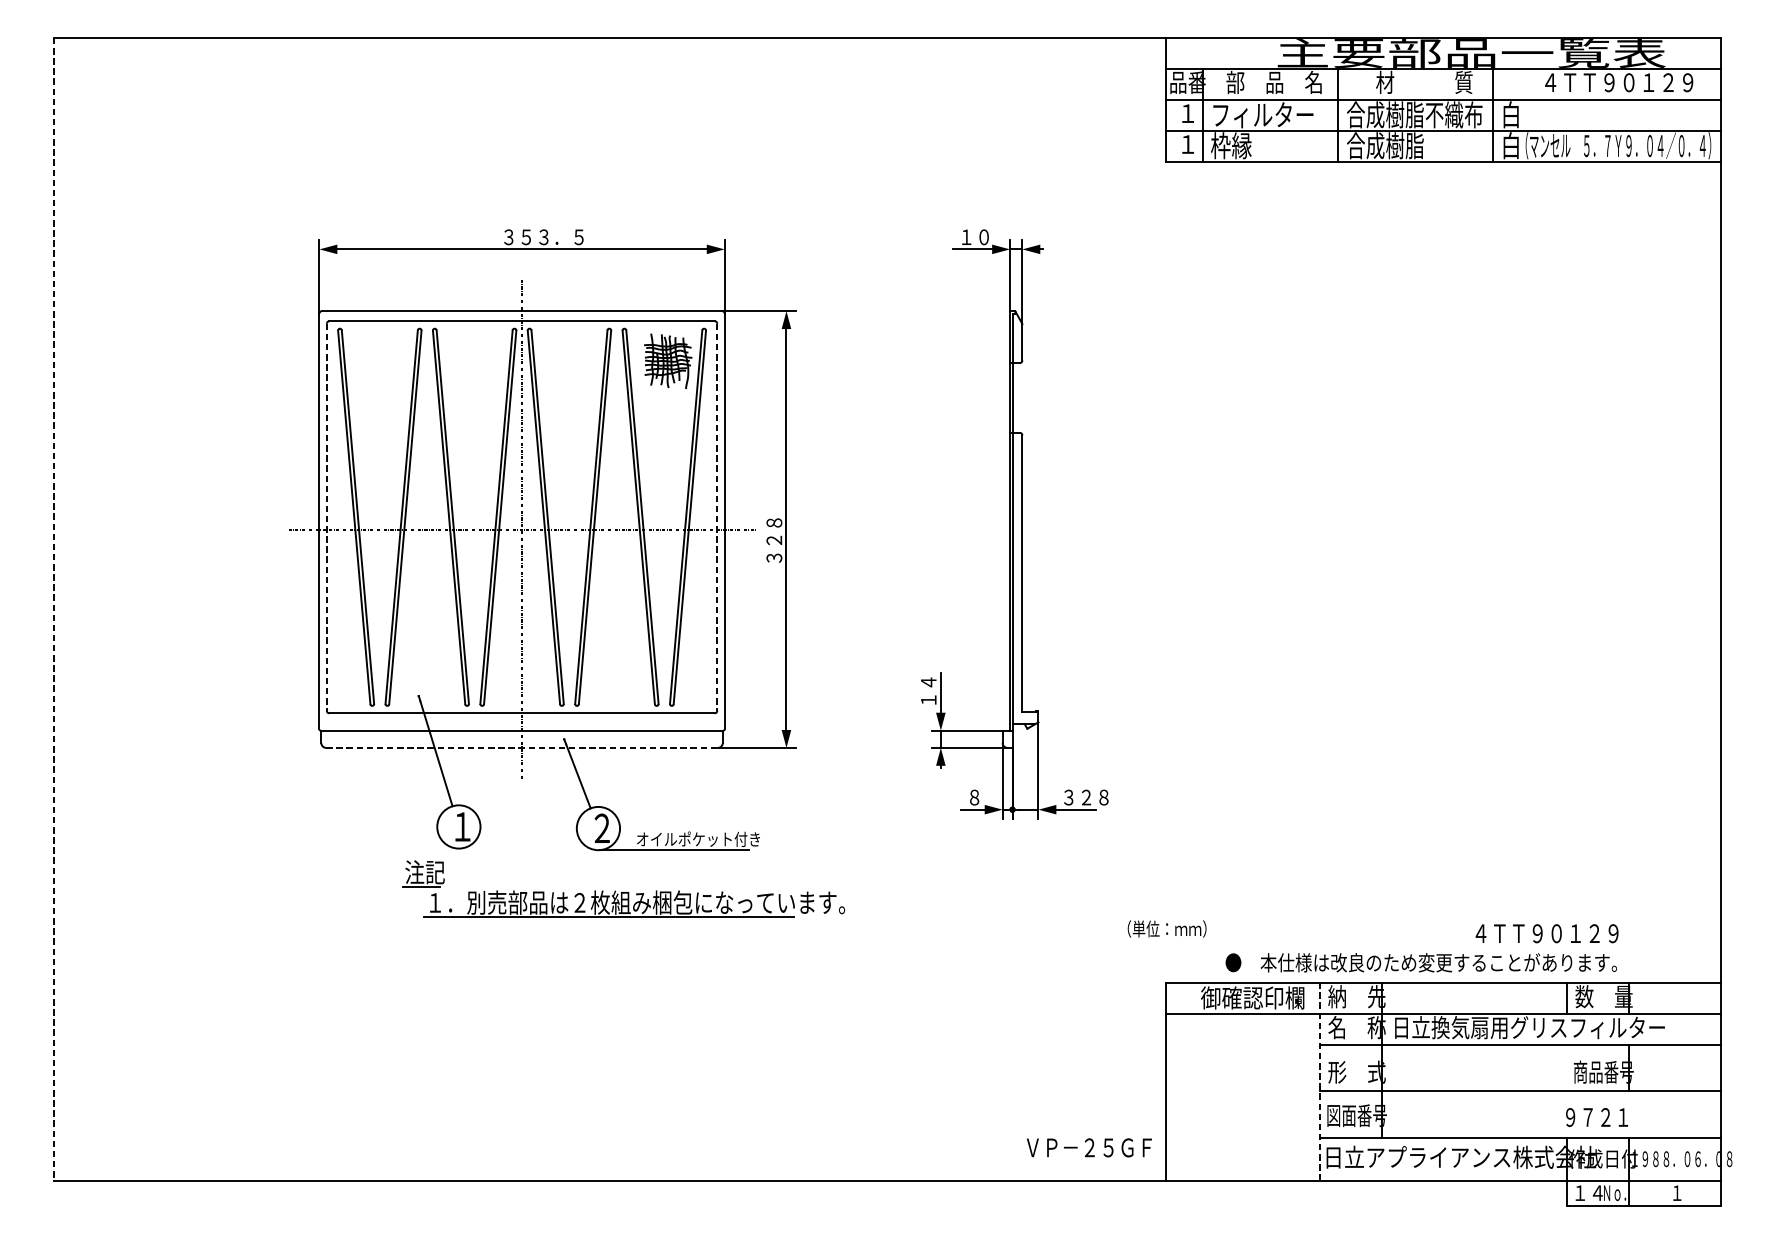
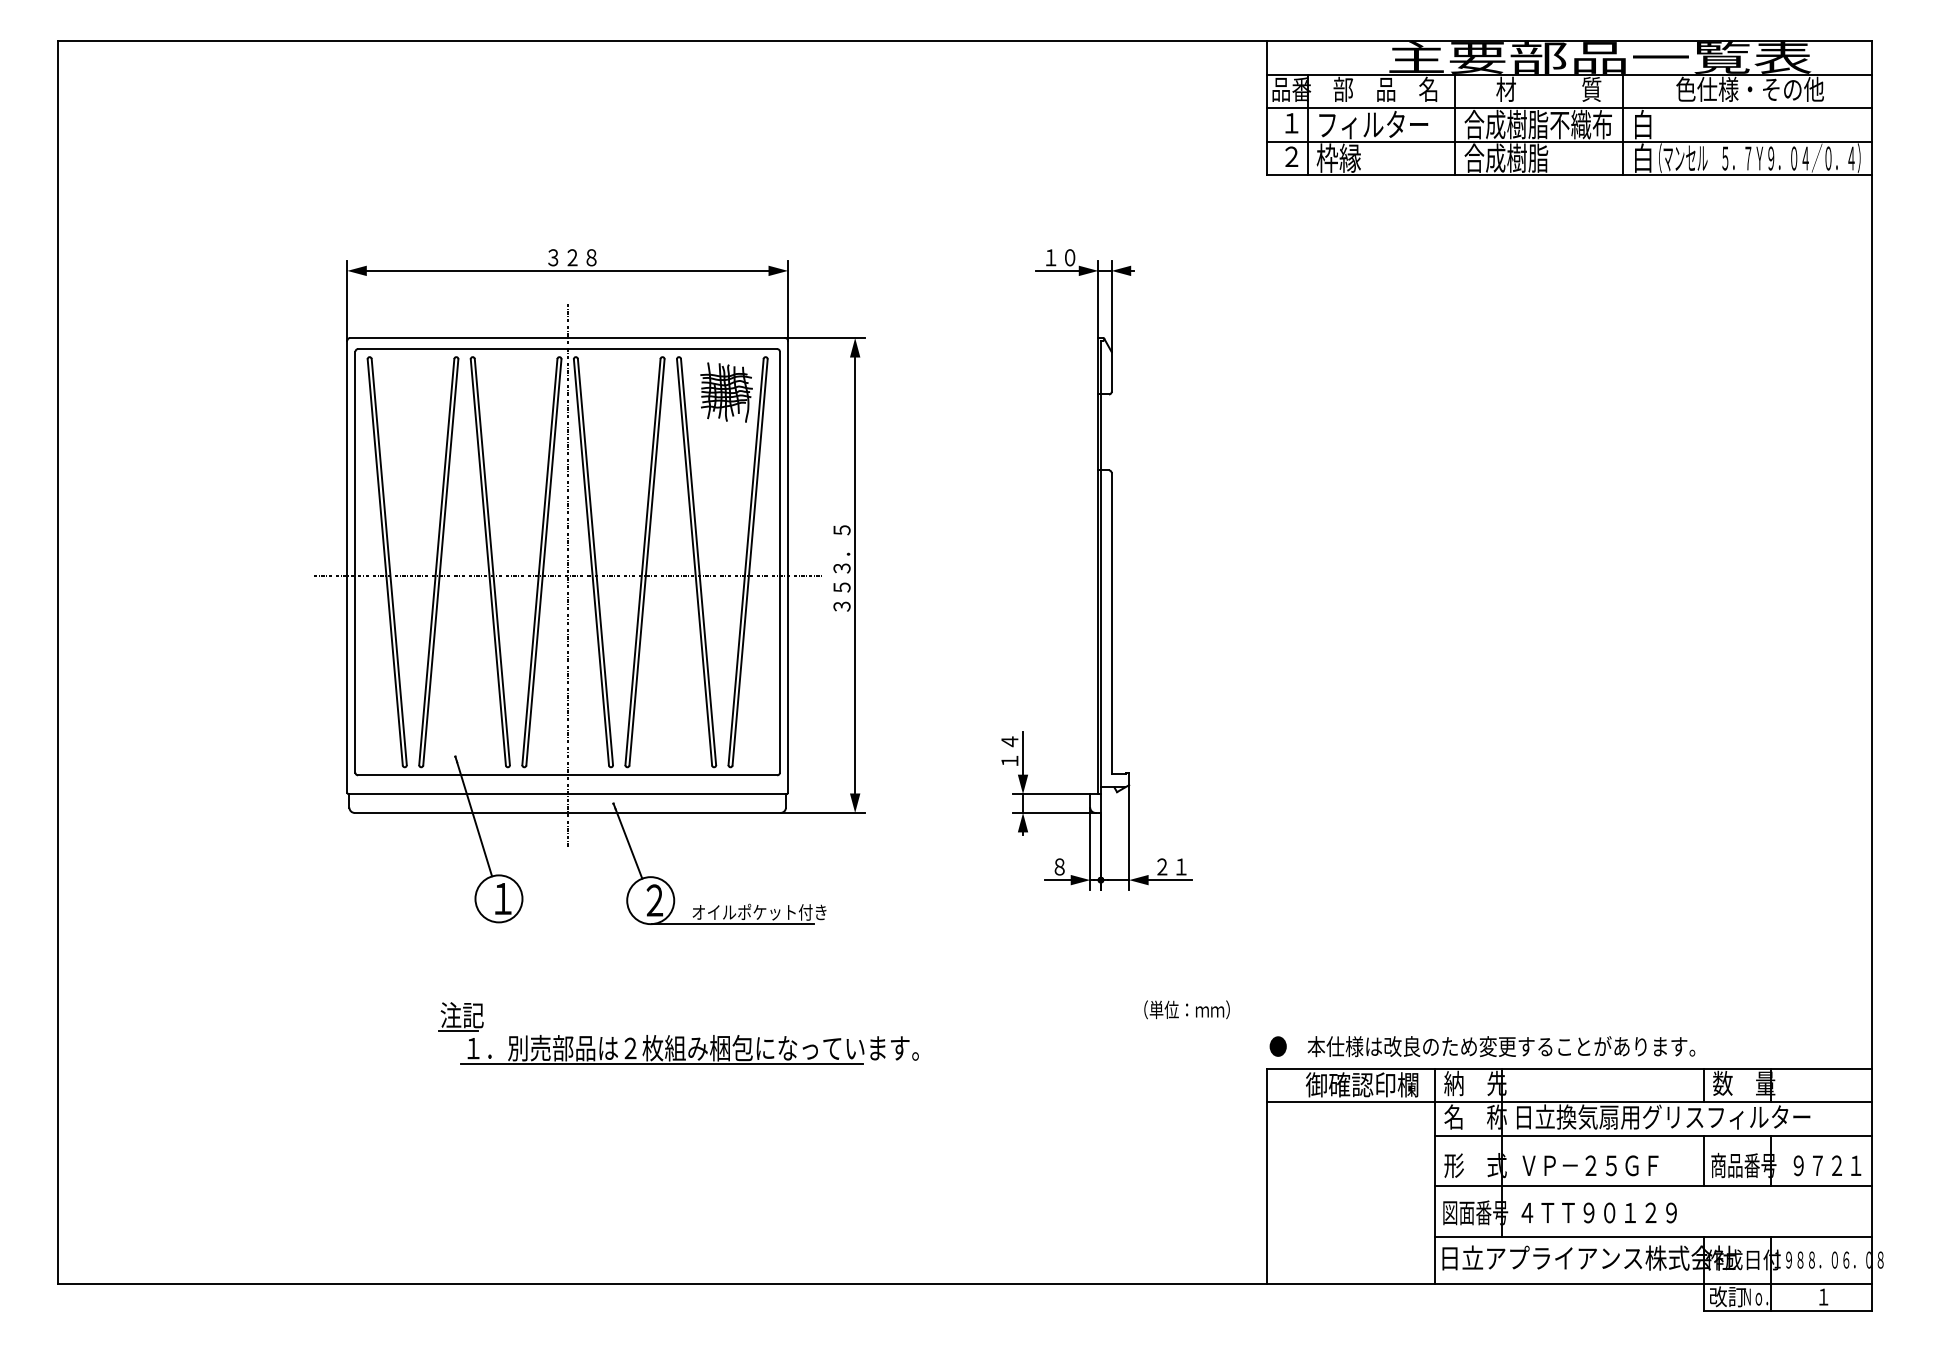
text: (1617, 81) -> (1758, 88), ４ＴＴ９０１２９ -> 色仕様・その他
text: (1187, 144) -> (1291, 156), １ -> ２
text: (552, 237) -> (600, 257), ３５３．５ -> ３２８
text: (773, 513) -> (841, 558), ３２８ -> ３５３．５
line: (326, 517) -> (355, 562), dashed -> solid
line: (716, 517) -> (779, 562), dashed -> solid
line: (53, 609) -> (58, 662), dashed -> solid
line: (521, 747) -> (567, 812), dashed -> solid
text: (1086, 797) -> (1181, 866), ３２８ -> ２１
part: (623, 889) -> (678, 1033), moved
text: (1166, 928) -> (1186, 1009), moved
text: (1546, 933) -> (1598, 1212), moved
text: (1421, 962) -> (1482, 1046), moved
line: (1566, 1067) -> (1703, 1160), added
line: (1320, 1081) -> (1435, 1175), dashed -> solid
text: (1597, 1117) -> (1827, 1165), moved
text: (1089, 1147) -> (1590, 1165), moved
text: (1589, 1192) -> (1728, 1296), １４ -> 改訂

